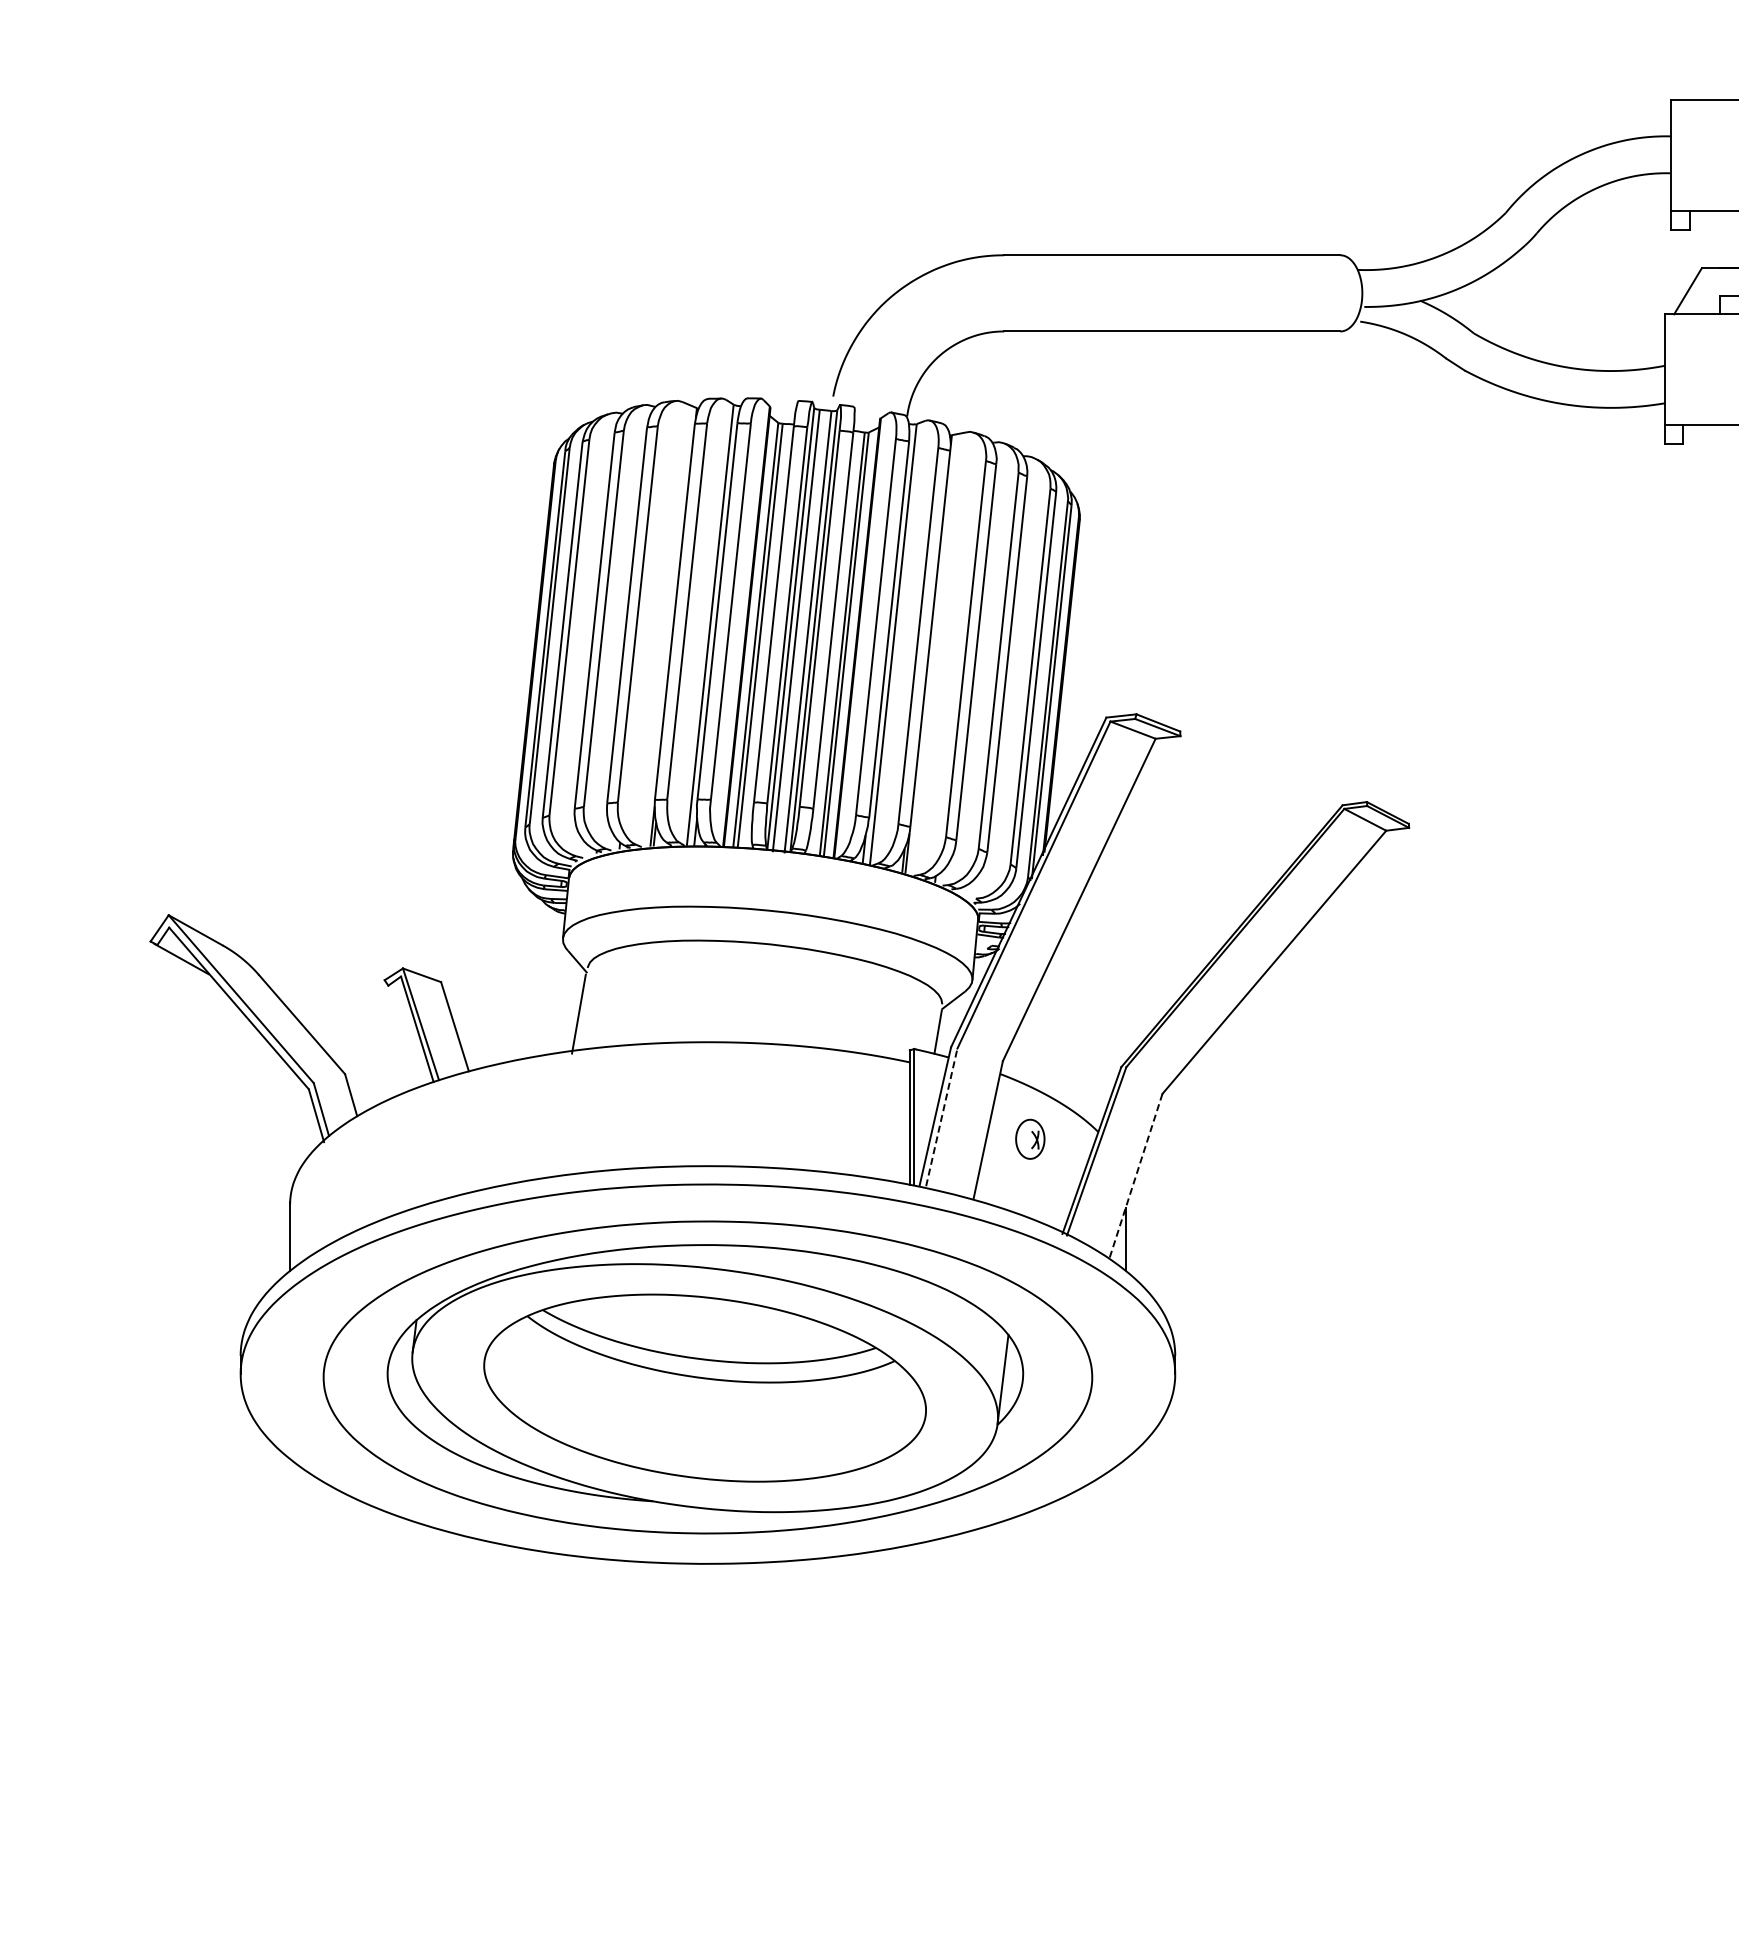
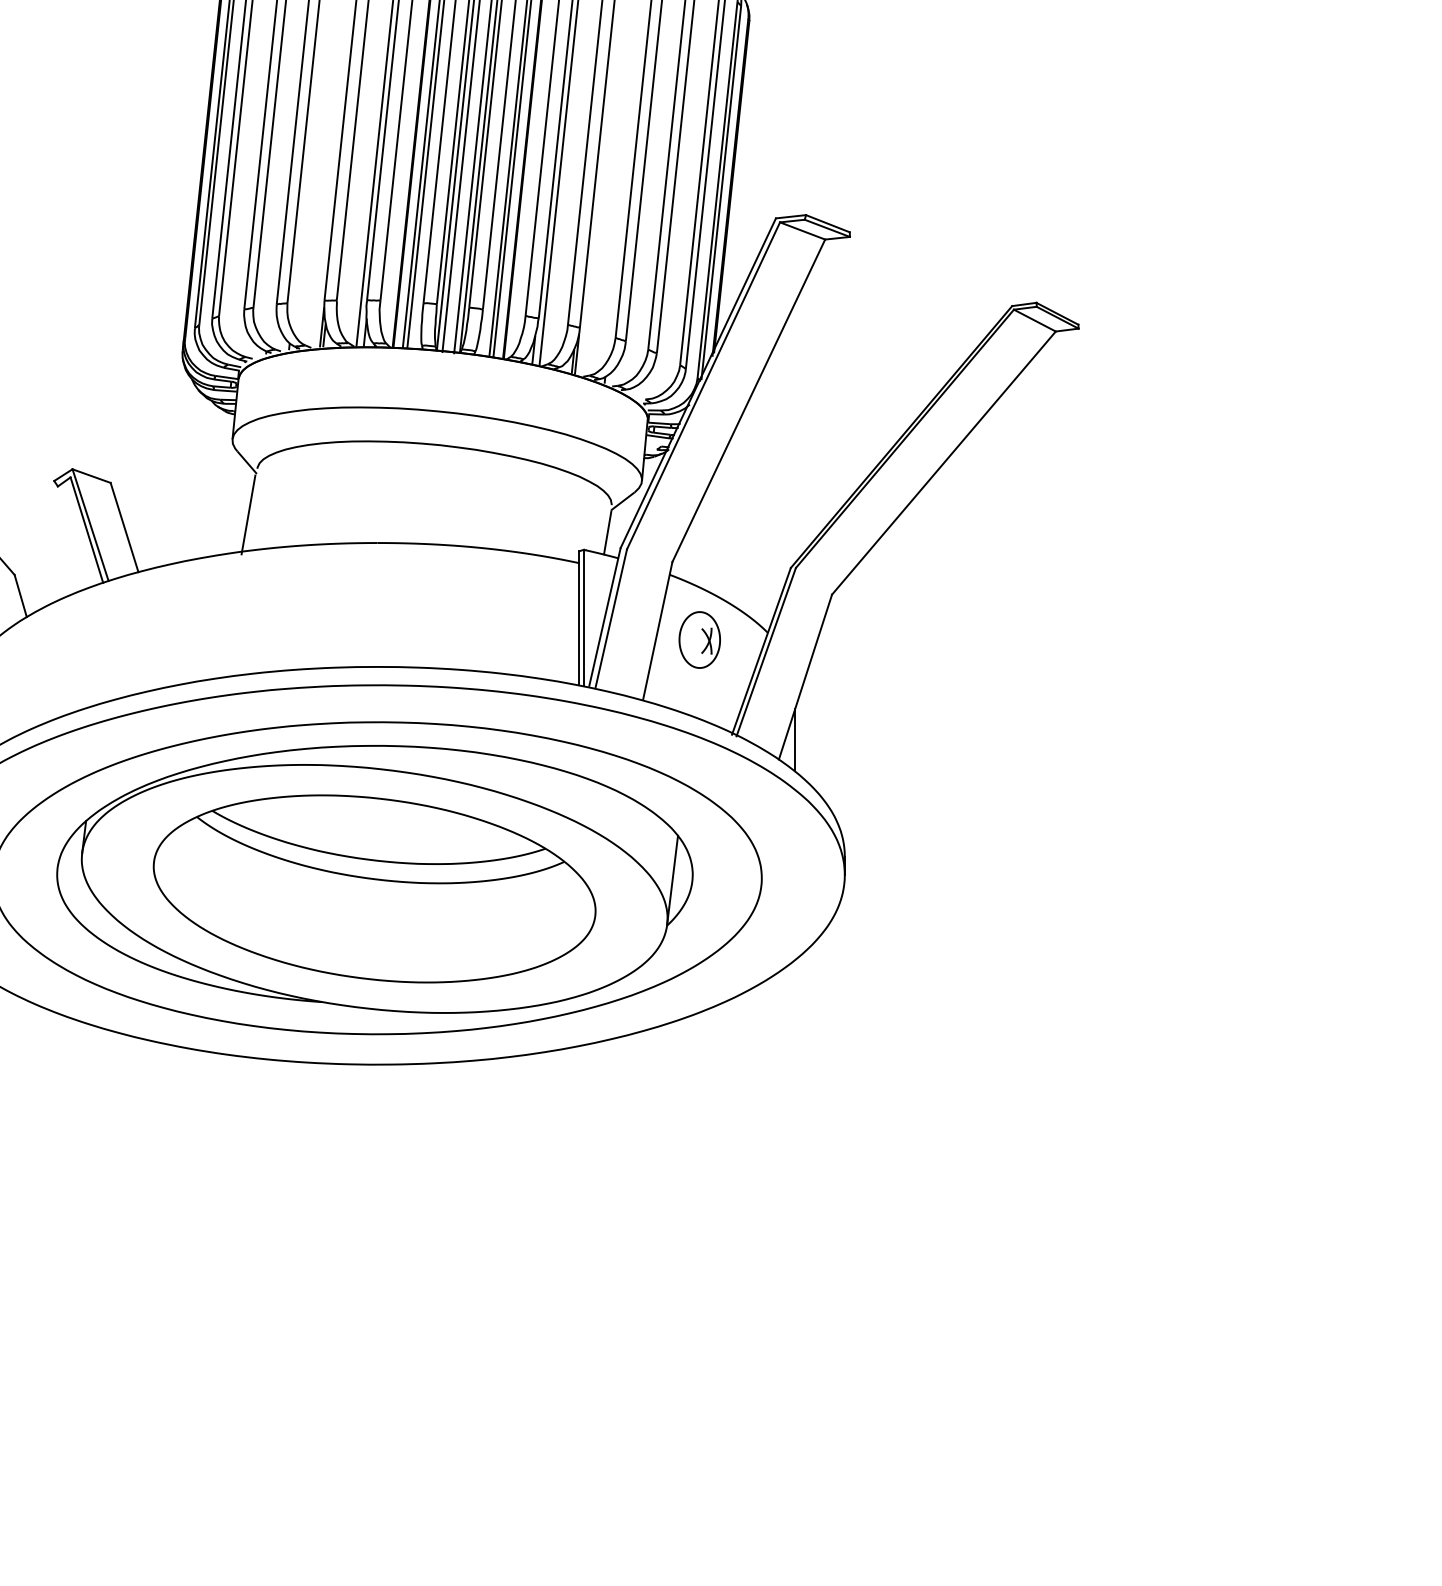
line: (941, 1117) -> (611, 618), dashed -> solid
part: (1030, 1139) -> (700, 640), size x1.43
line: (1135, 1176) -> (805, 677), dashed -> solid

